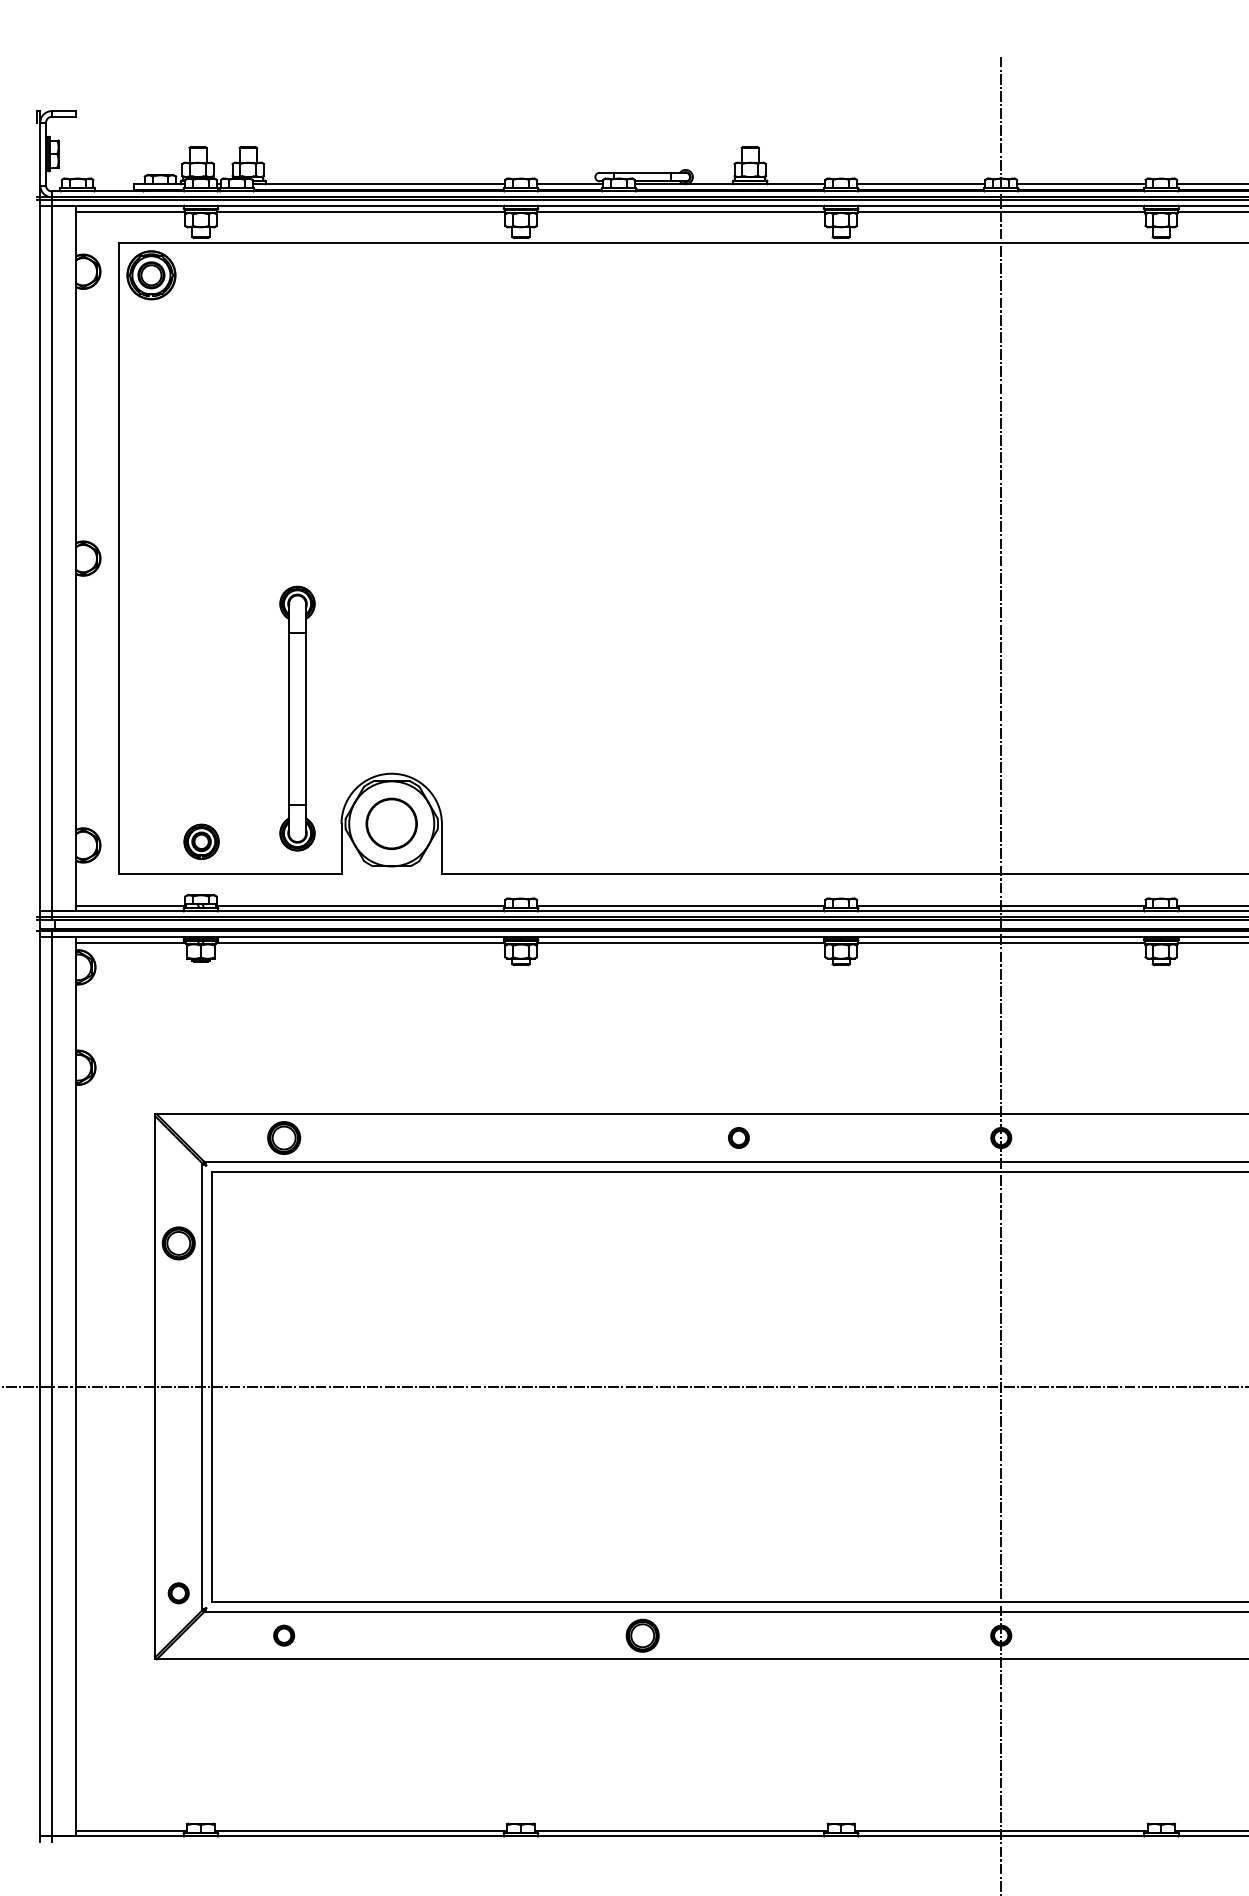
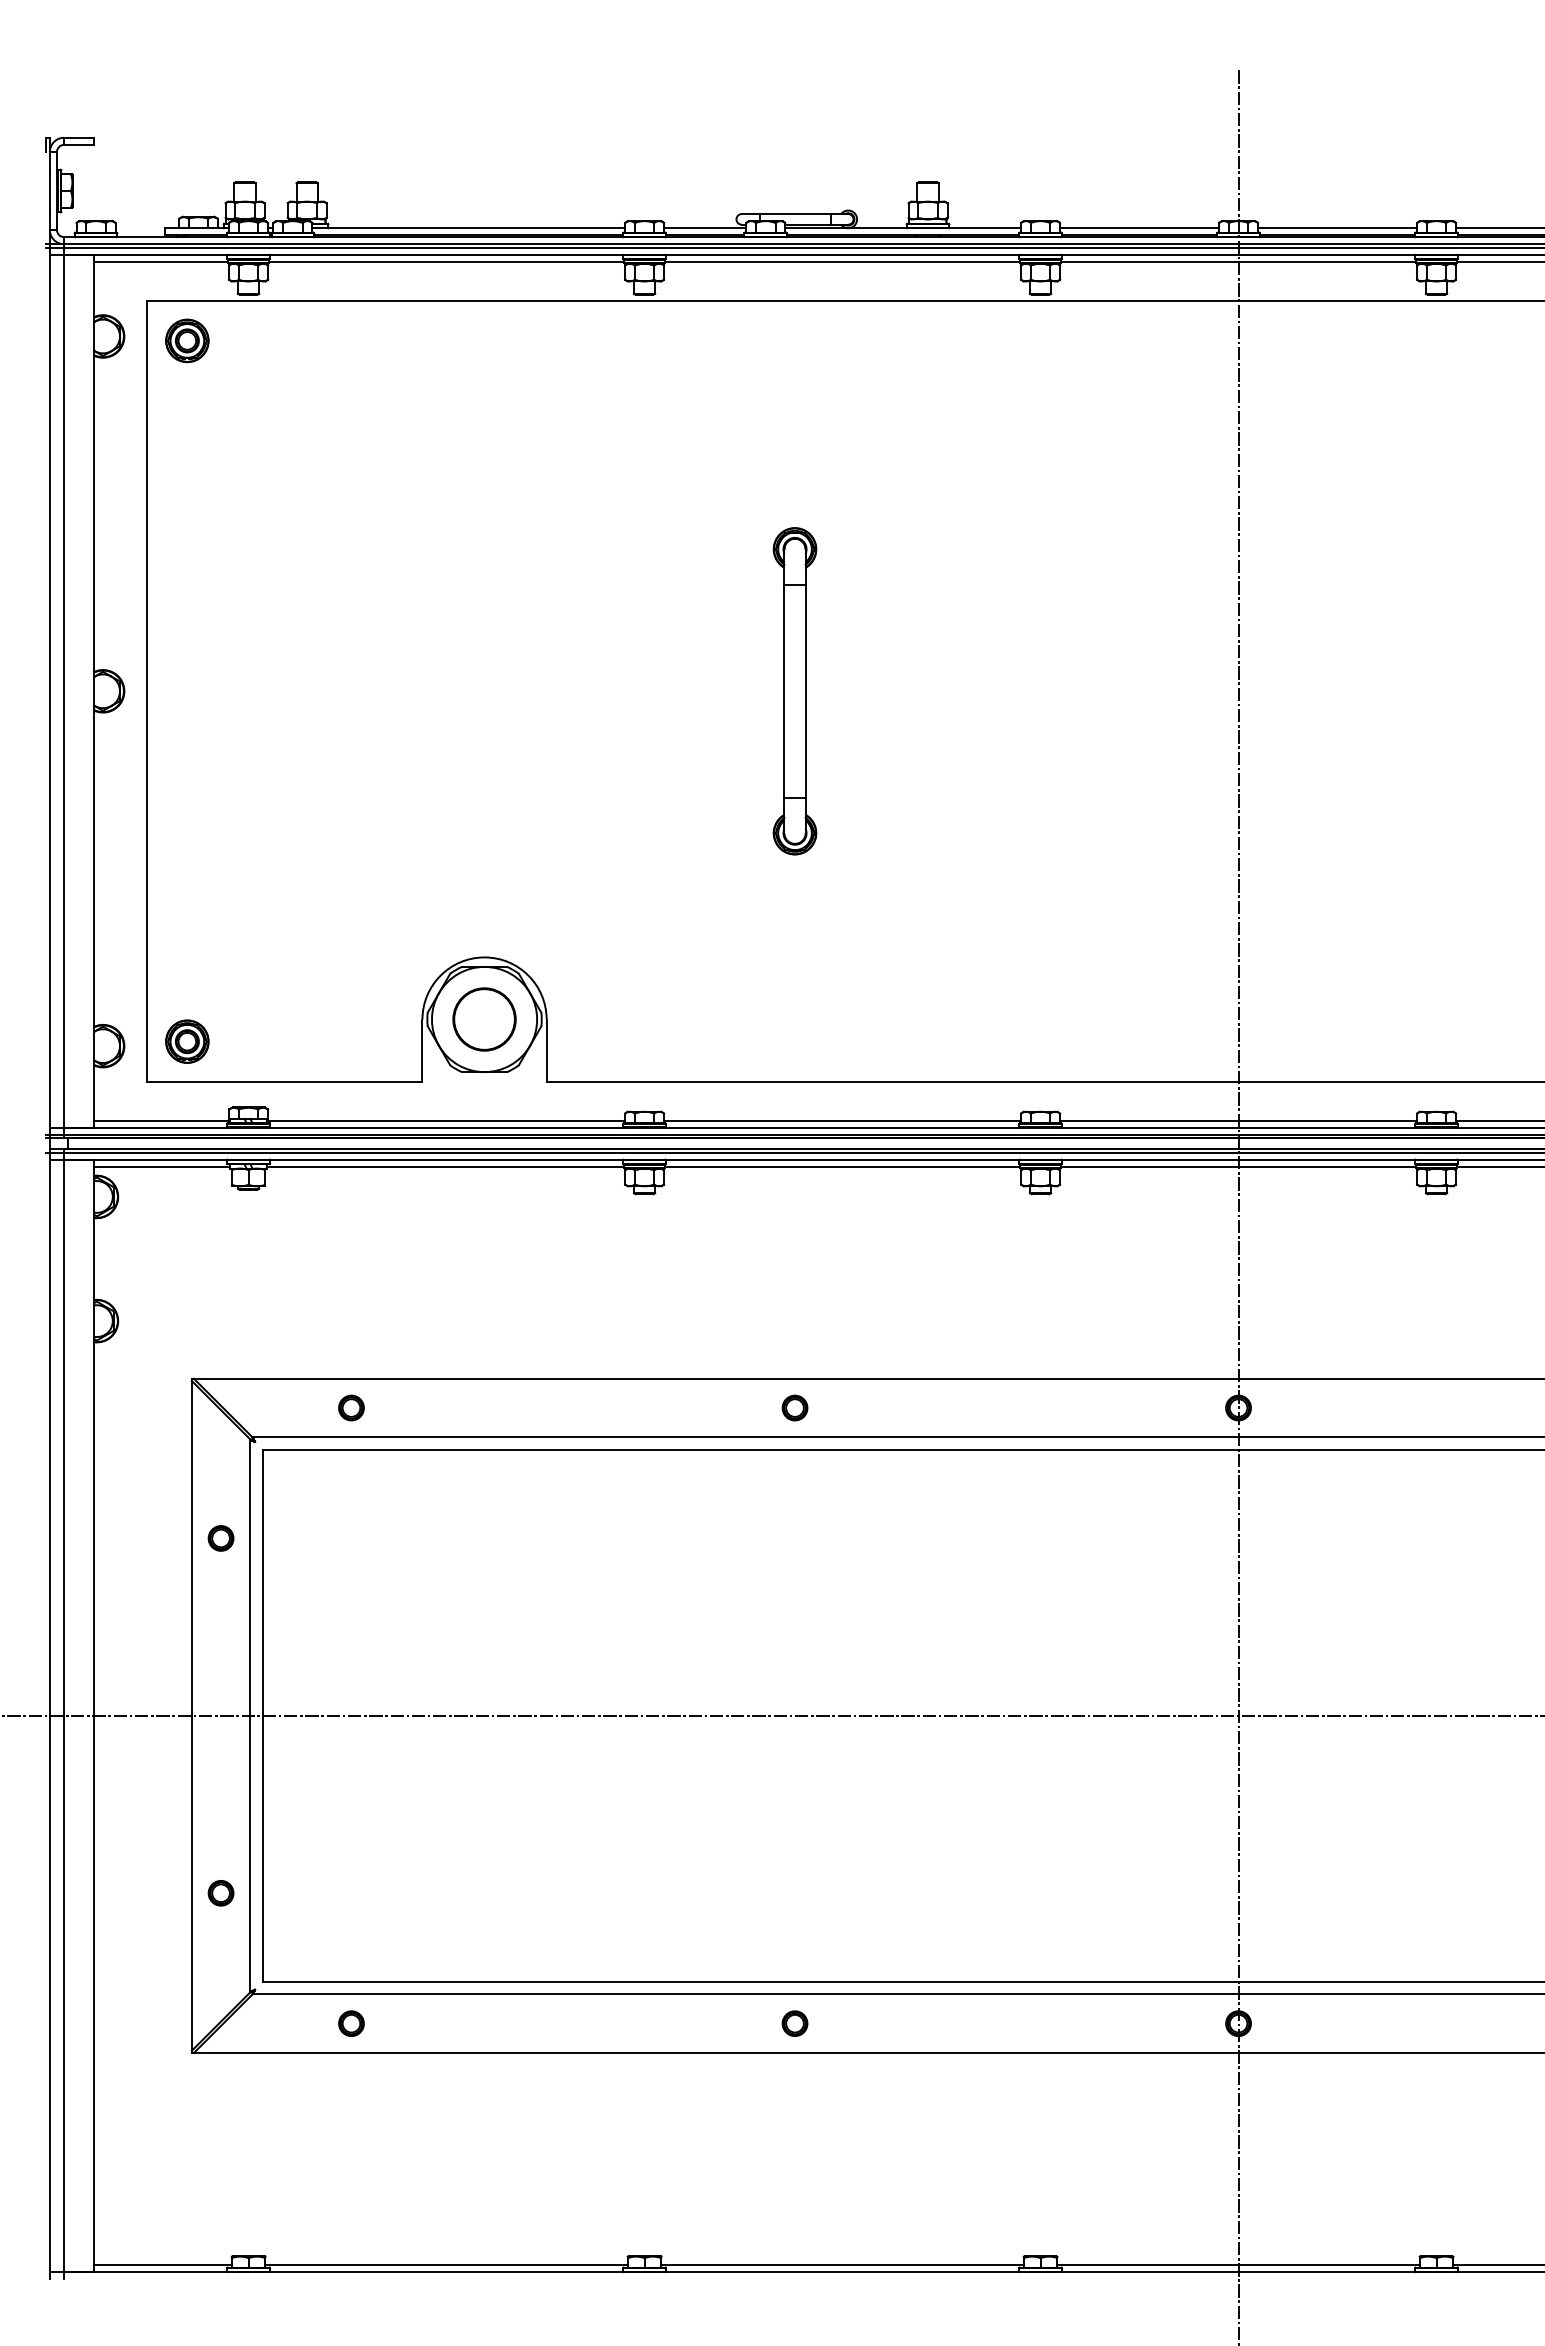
part: (151, 275) -> (187, 340), size x0.71
part: (297, 718) -> (794, 691), moved
part: (201, 841) -> (187, 1041), moved
part: (284, 1137) -> (351, 1407), size x0.62
part: (738, 1137) -> (794, 1407), moved
part: (178, 1243) -> (220, 1538), size x0.62
part: (178, 1593) -> (220, 1893), moved
part: (642, 1635) -> (794, 2023), size x0.62

